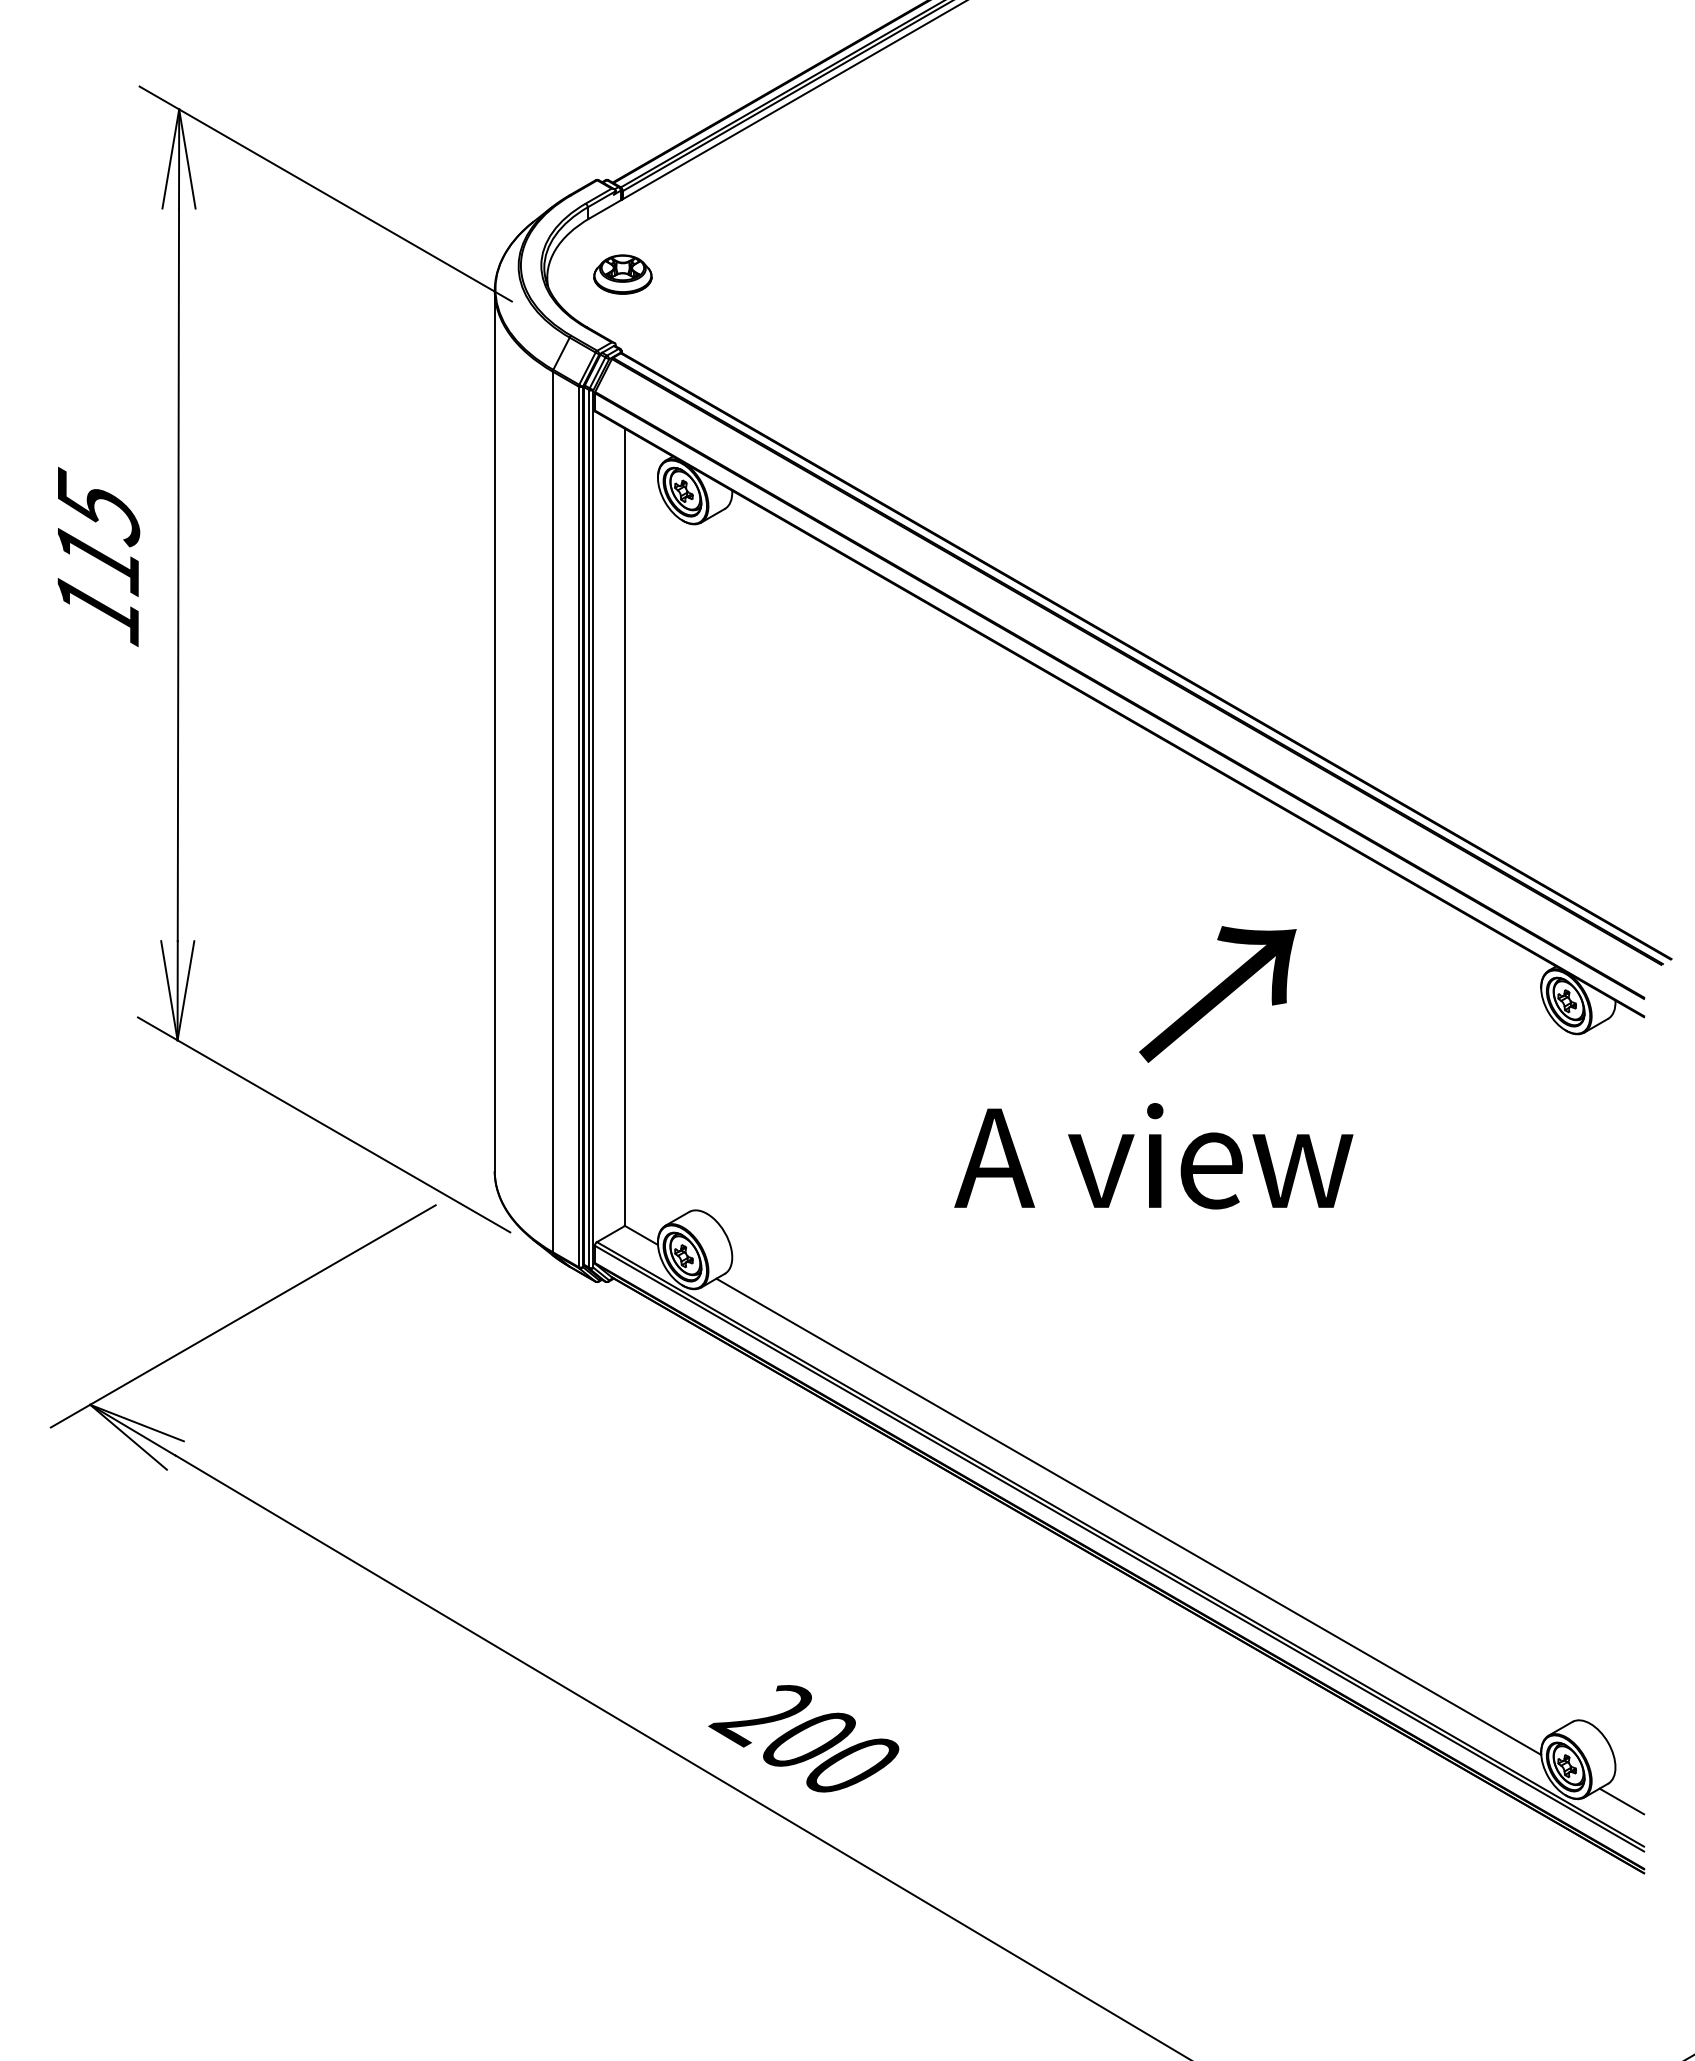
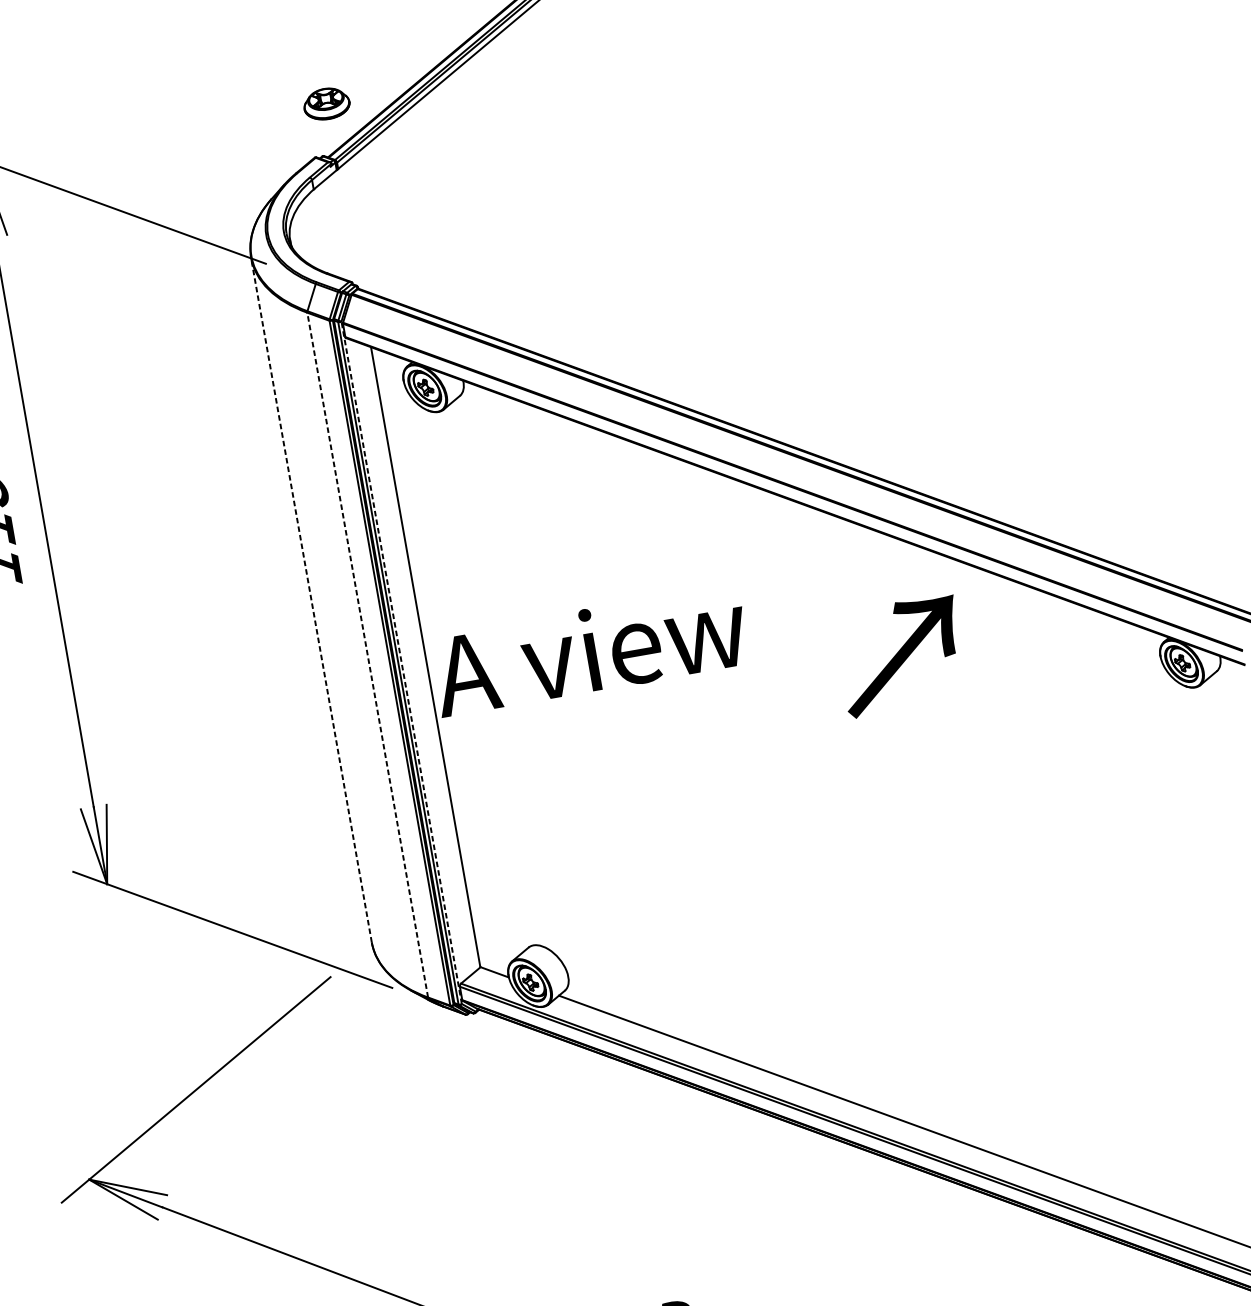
part: (622, 274) -> (326, 103), moved
line: (494, 730) -> (311, 599), solid -> dashed
line: (552, 811) -> (367, 654), solid -> dashed
line: (593, 828) -> (401, 662), solid -> dashed
text: (1217, 994) -> (900, 656), moved
text: (1153, 1156) -> (589, 650), moved

